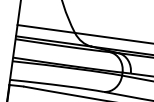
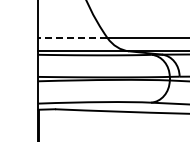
line: (45, 28) -> (72, 37), solid -> dashed

